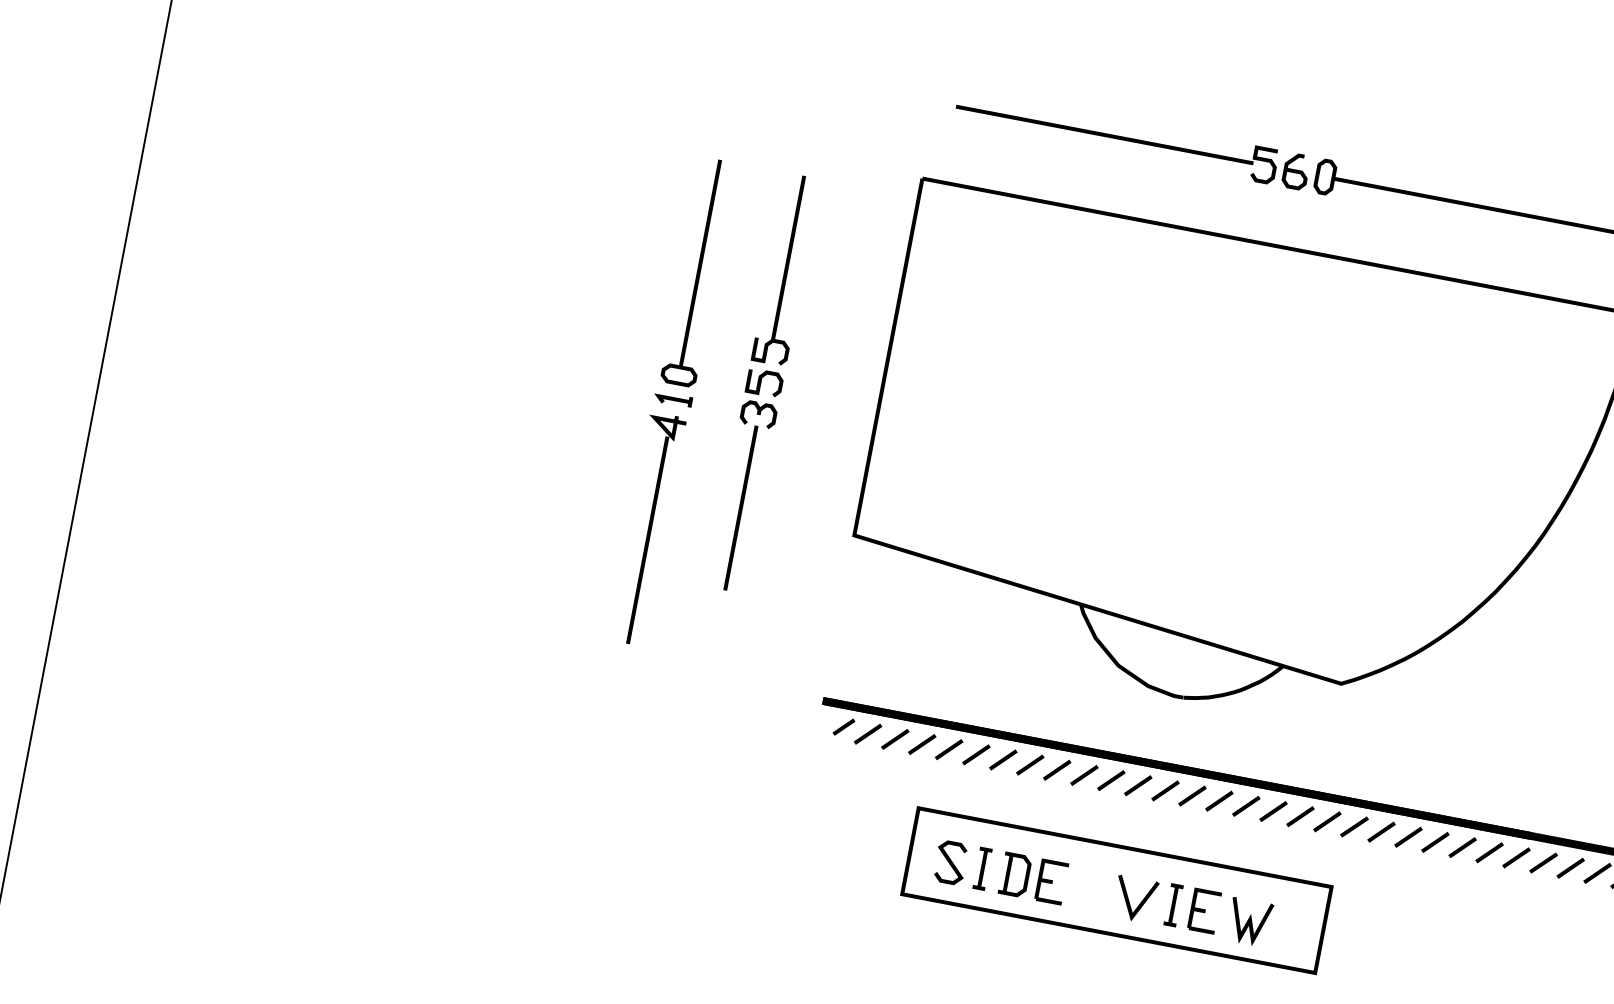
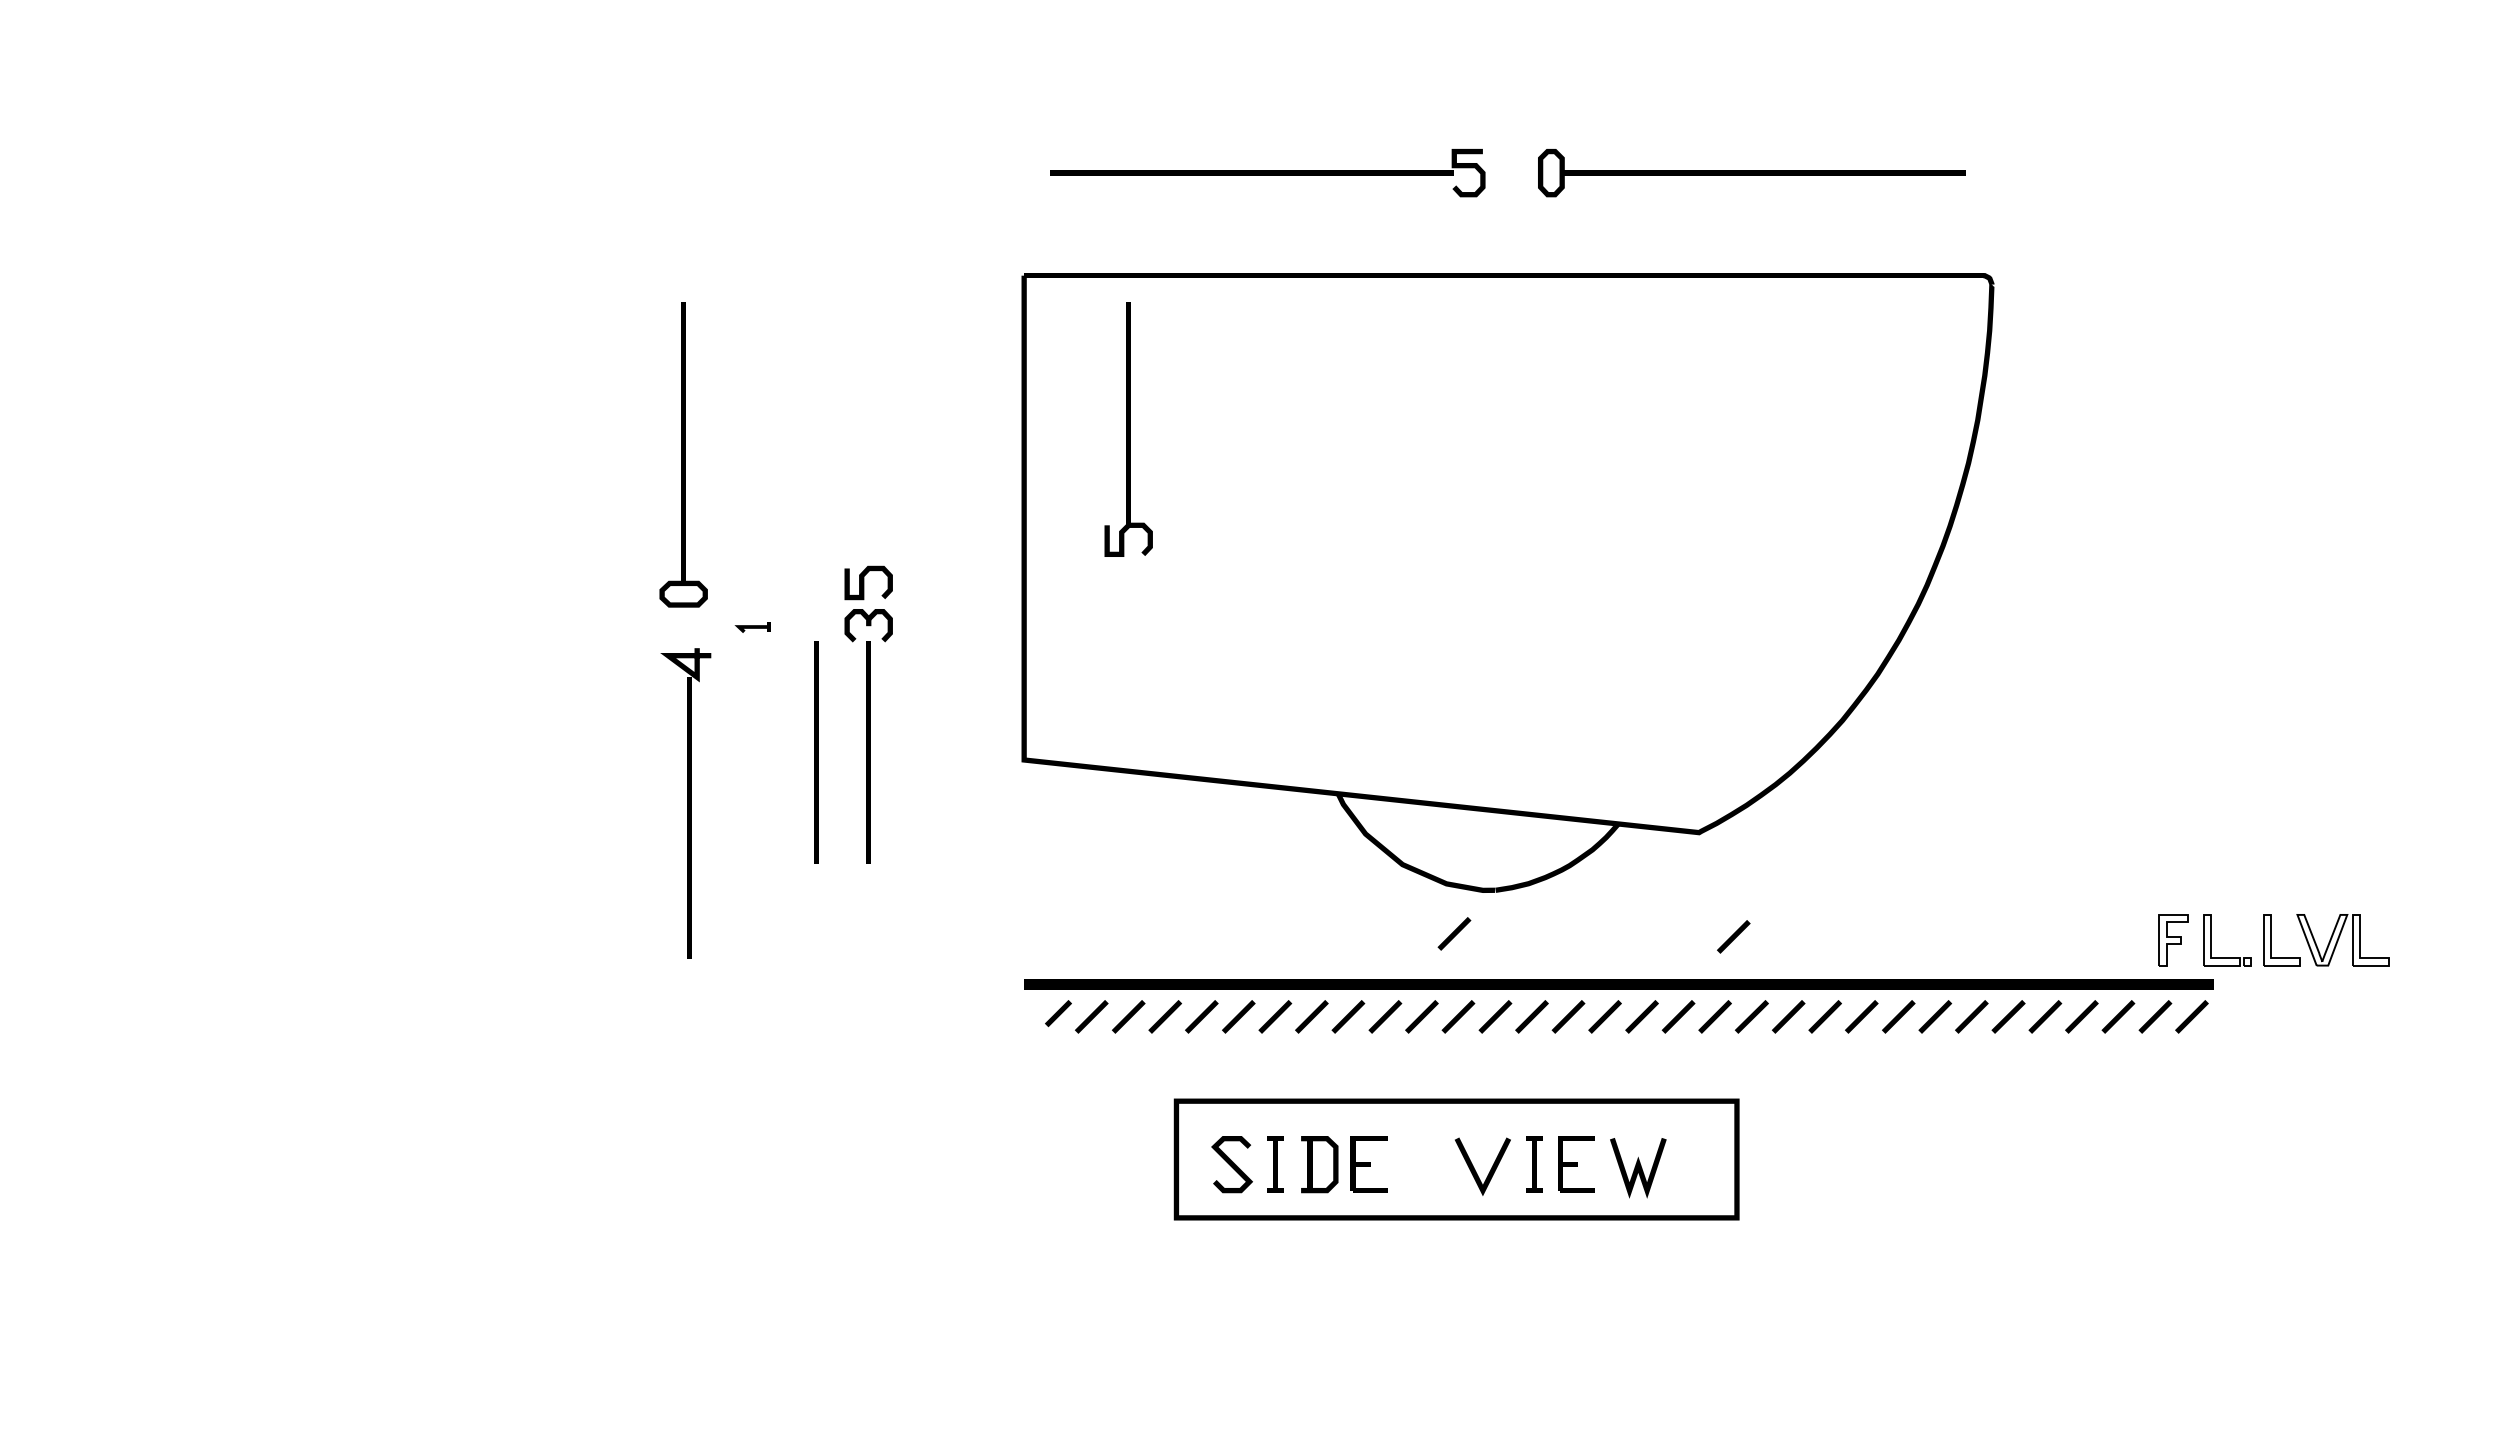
curve: (1295, 171) -> (1511, 173), removed
part: (786, 270) -> (1128, 429), moved
part: (698, 272) -> (683, 454), moved
part: (672, 399) -> (752, 627), size x0.7
line: (702, 500) -> (816, 752), added
part: (646, 529) -> (685, 803), moved
line: (1147, 723) -> (1454, 933), added
line: (1352, 765) -> (1733, 936), added

